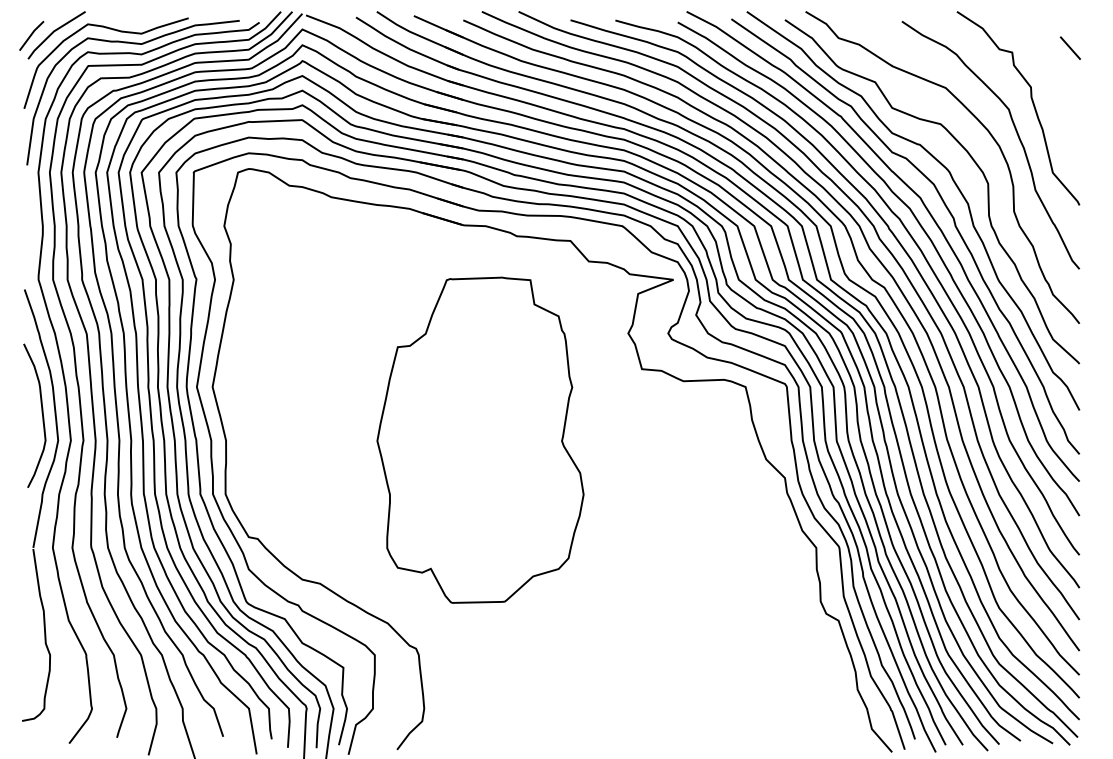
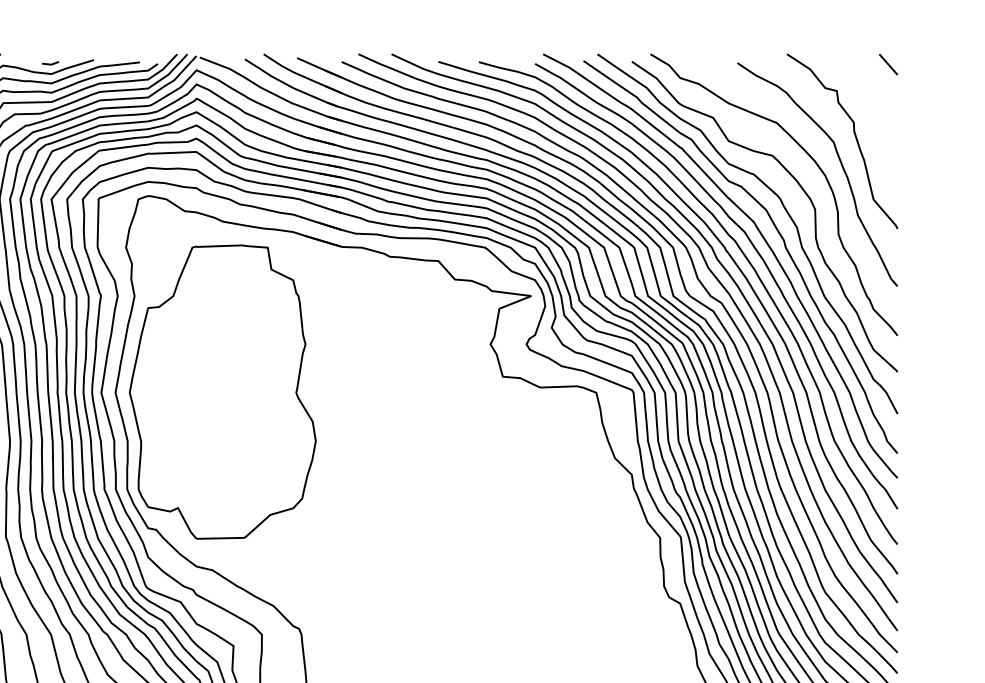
line: (140, 22) -> (50, 63), added
line: (1069, 47) -> (887, 63), moved
part: (480, 439) -> (222, 391), moved

